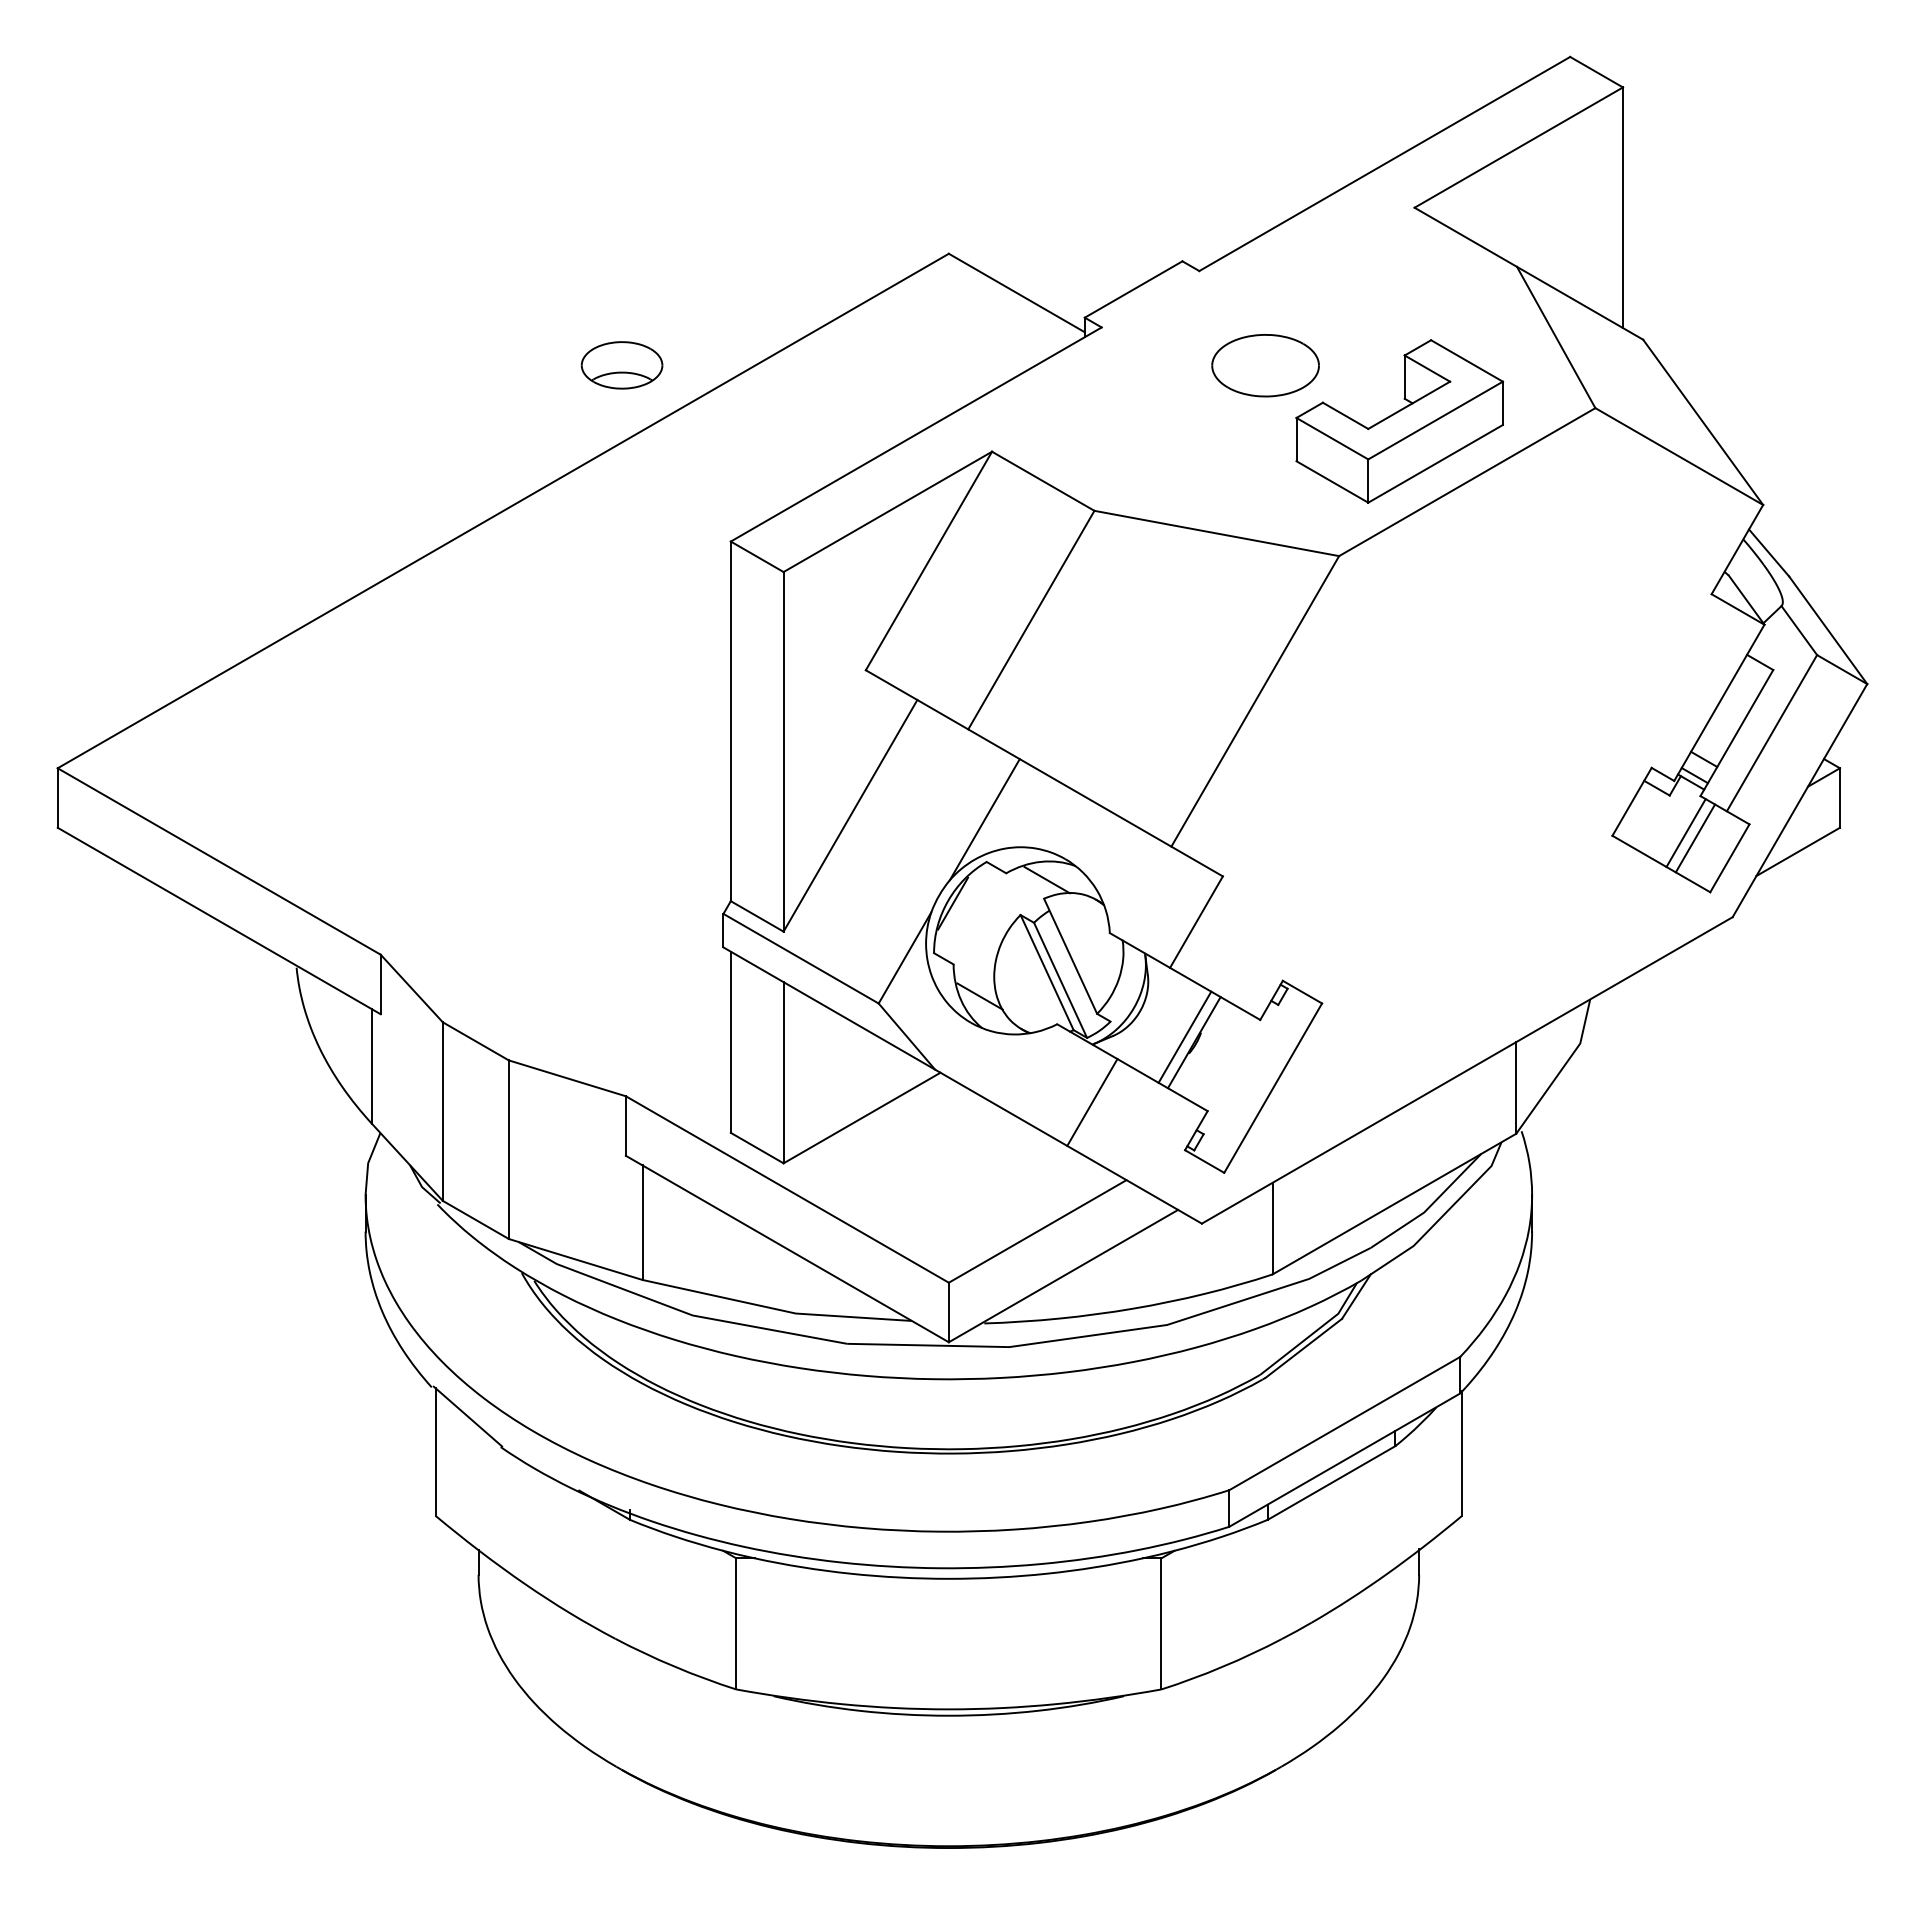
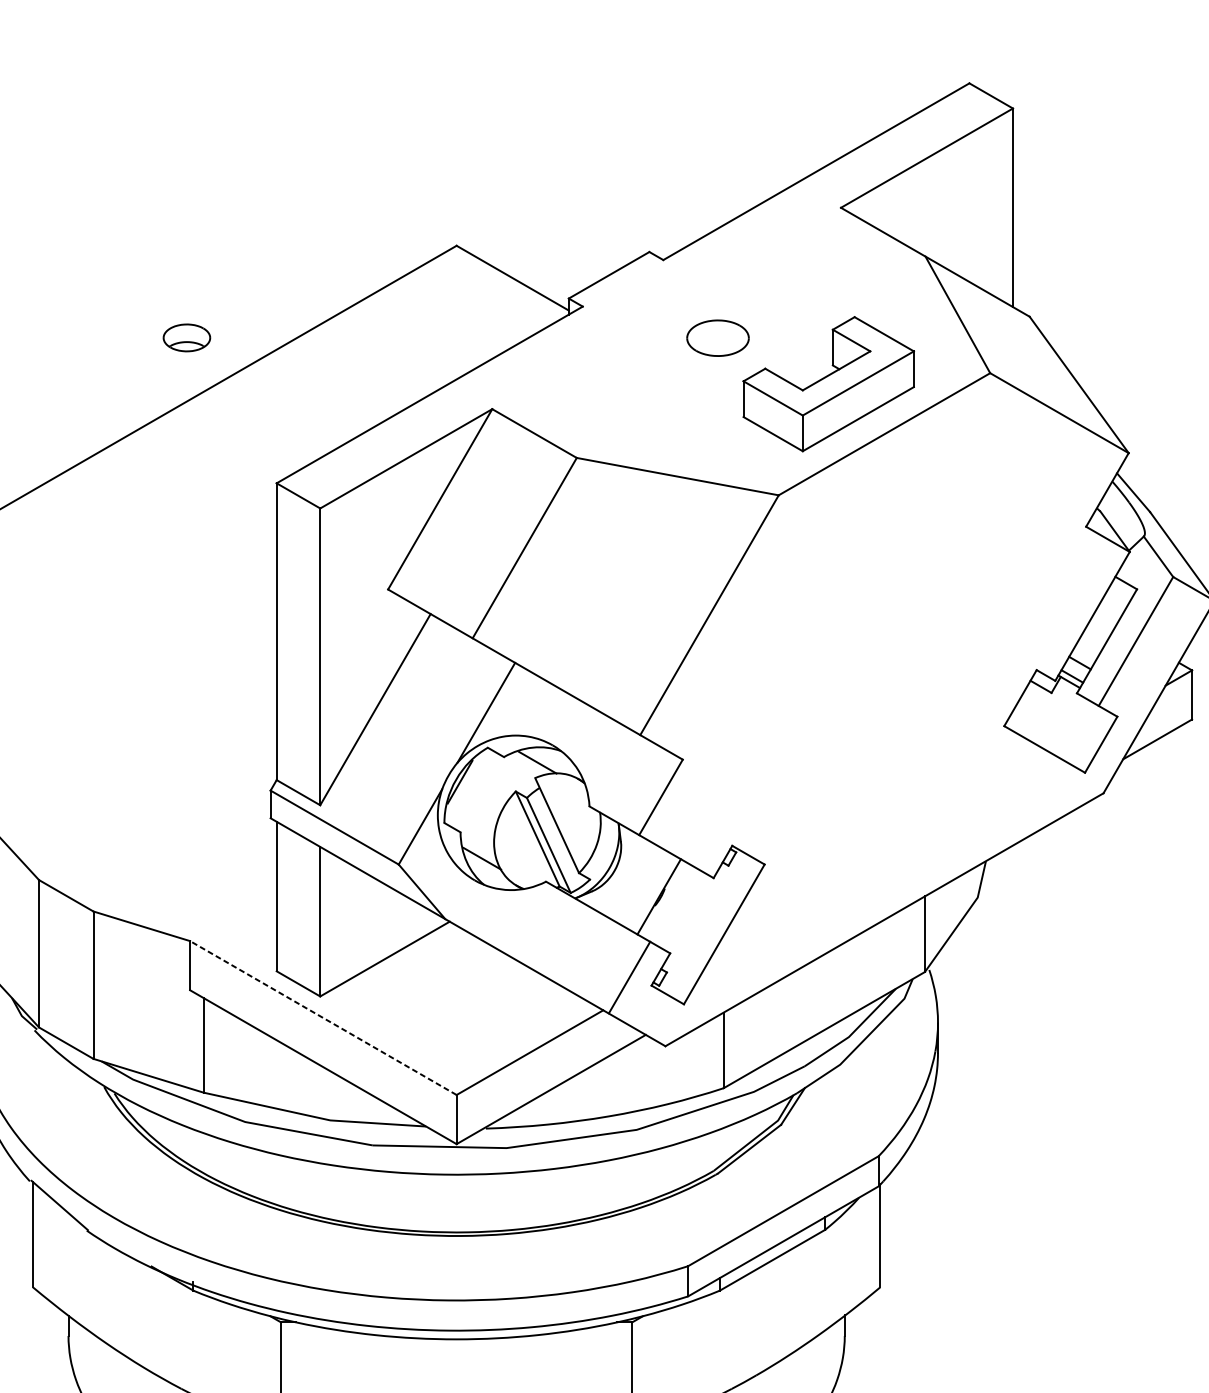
part: (621, 365) -> (186, 338), size x0.7
part: (1265, 365) -> (717, 338), size x0.7
line: (1685, 833) -> (1064, 724), removed
line: (1695, 838) -> (1072, 728), removed
line: (1184, 1036) -> (651, 891), removed
line: (1092, 1102) -> (629, 977), moved
line: (786, 1189) -> (322, 1018), solid -> dashed

